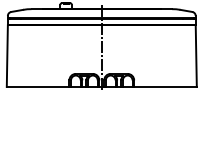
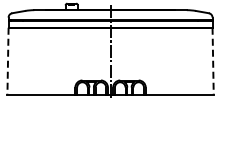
line: (7, 56) -> (8, 61), solid -> dashed
line: (196, 56) -> (213, 61), solid -> dashed

